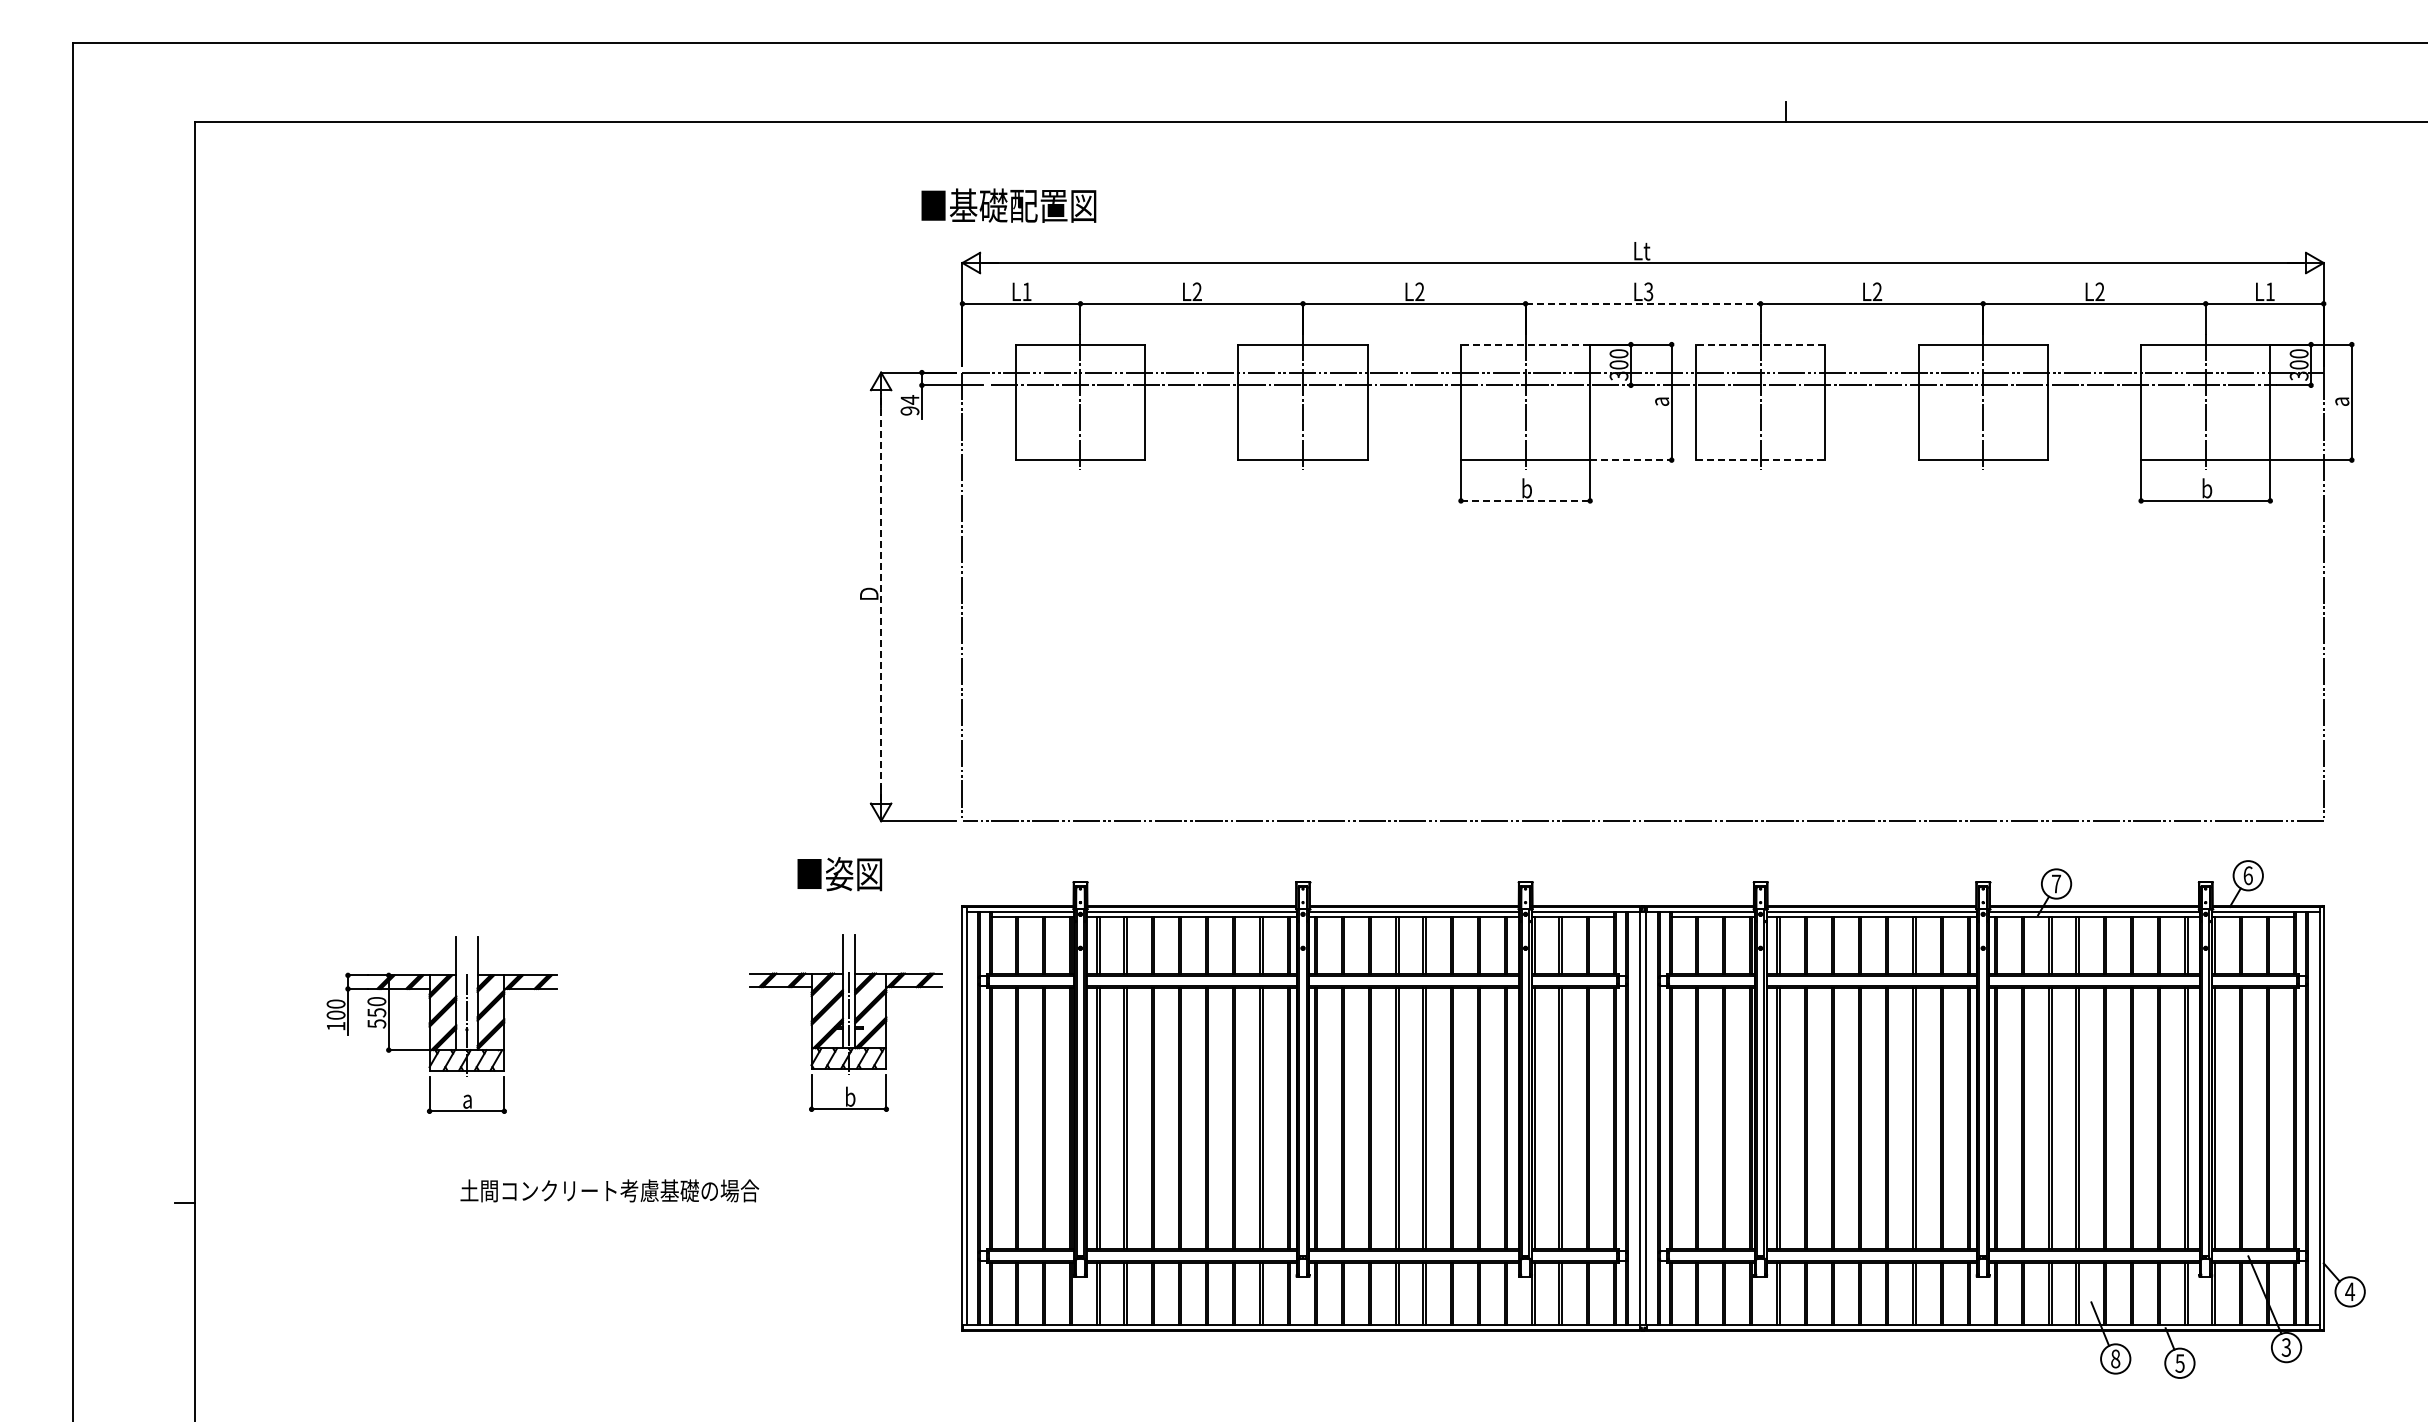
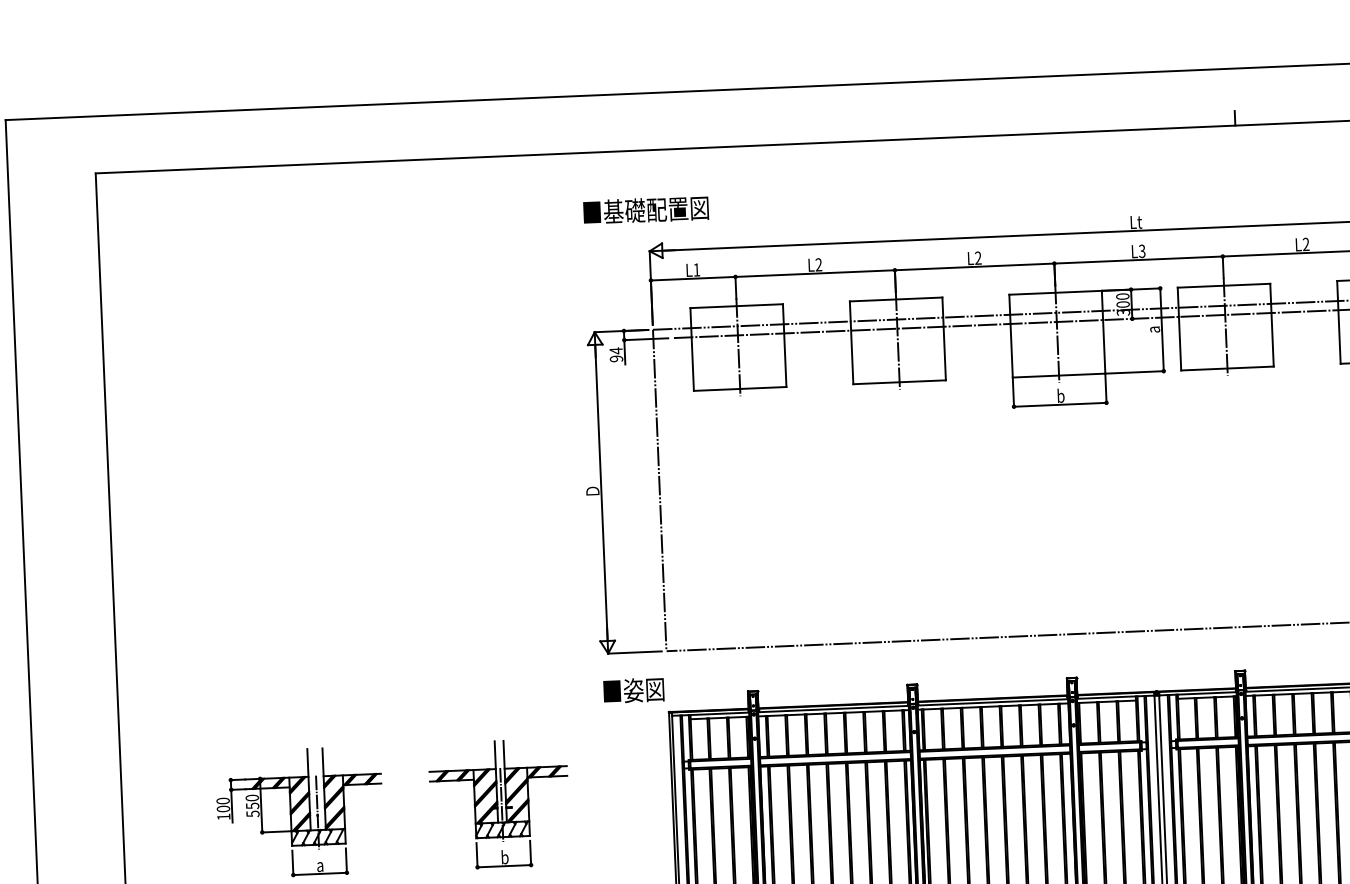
text: (1008, 205) -> (645, 210), moved
line: (1643, 303) -> (1138, 259), dashed -> solid
line: (1525, 344) -> (1055, 292), dashed -> solid
line: (1760, 344) -> (1223, 285), dashed -> solid
line: (1631, 460) -> (1134, 372), dashed -> solid
line: (1760, 460) -> (1227, 368), dashed -> solid
line: (1525, 500) -> (1060, 404), dashed -> solid
line: (881, 596) -> (601, 492), dashed -> solid
text: (839, 874) -> (633, 690), moved
part: (845, 1022) -> (499, 804), moved

